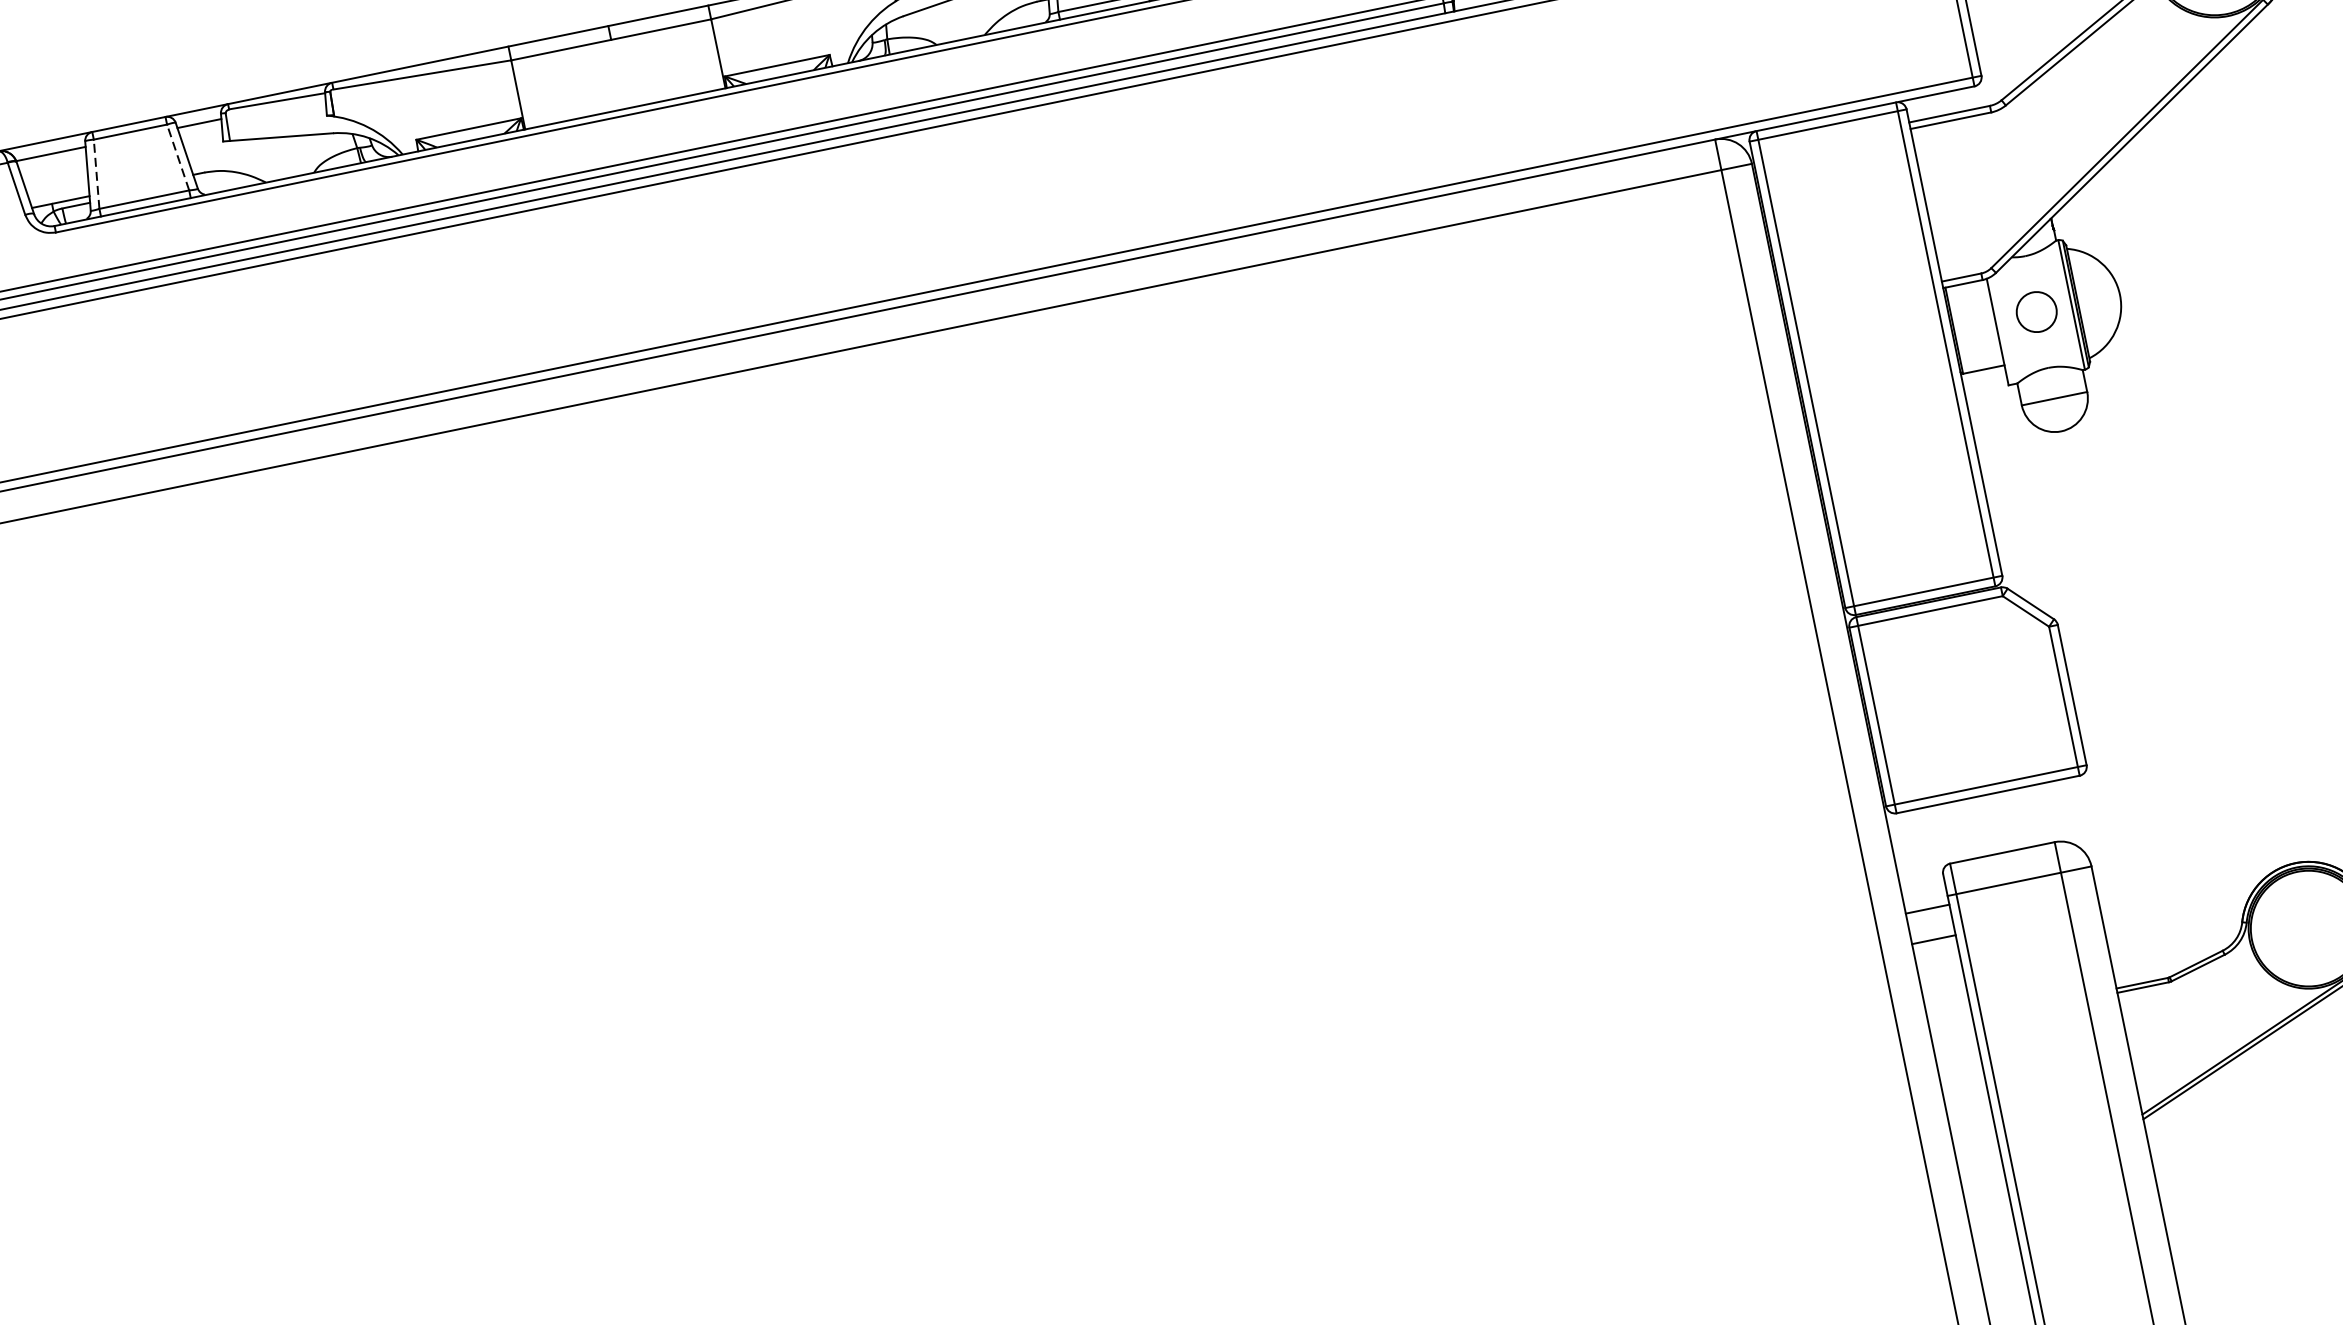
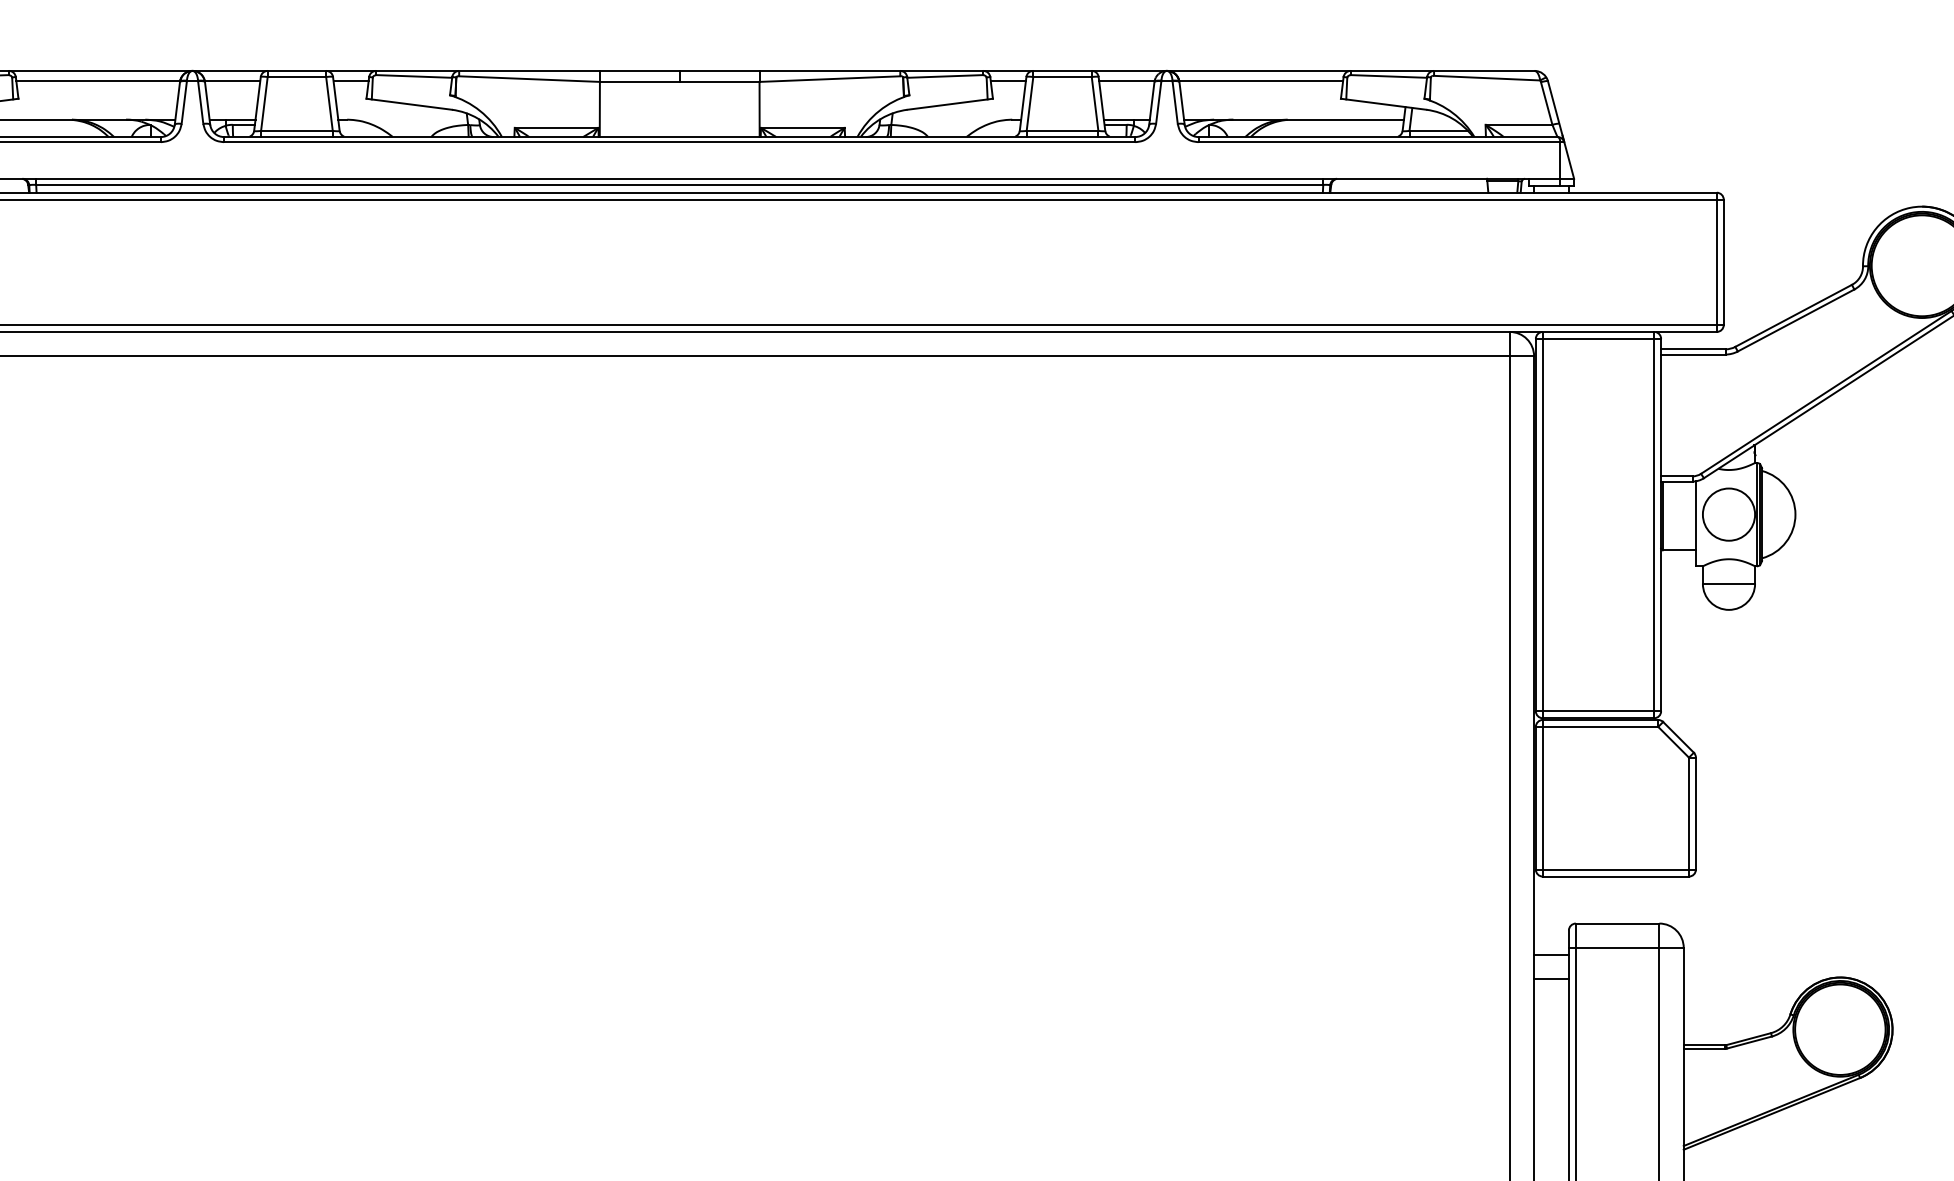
line: (178, 156) -> (329, 103), dashed -> solid
line: (96, 173) -> (264, 103), dashed -> solid
circle: (2036, 312) -> (1728, 514), size x1.67

